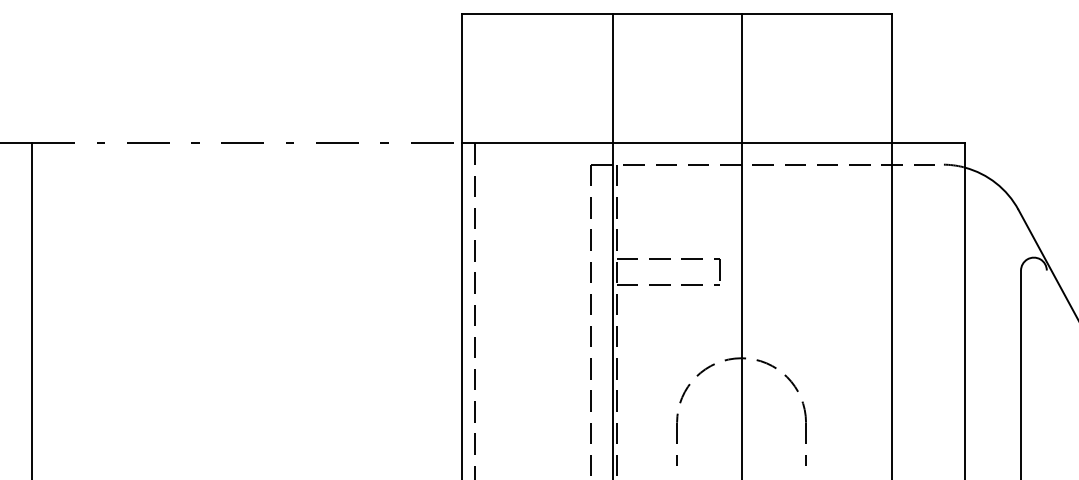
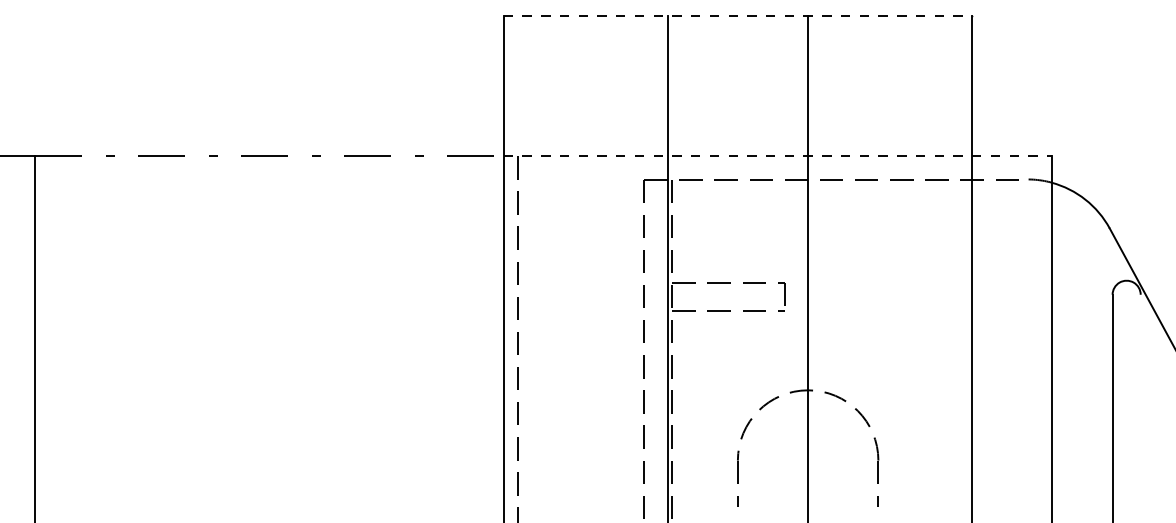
line: (677, 14) -> (738, 15), solid -> dashed
line: (714, 143) -> (778, 156), solid -> dashed

